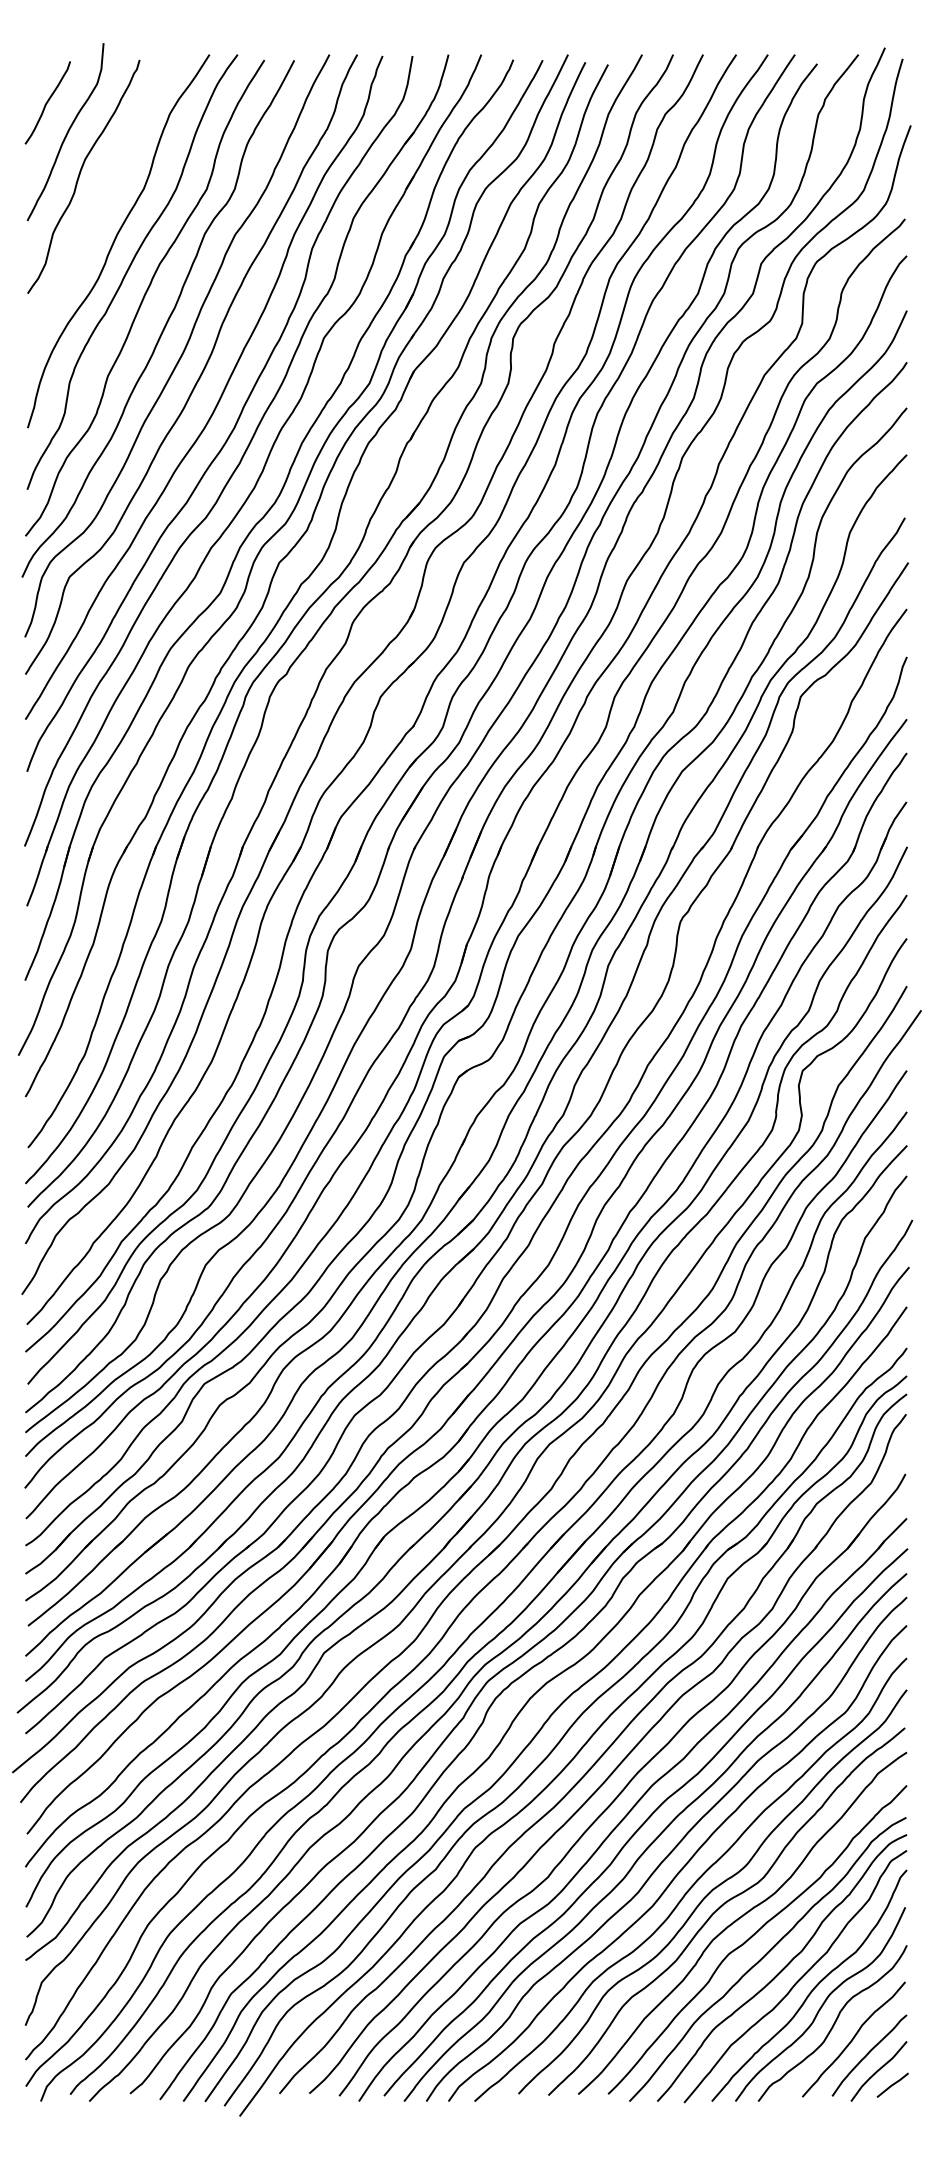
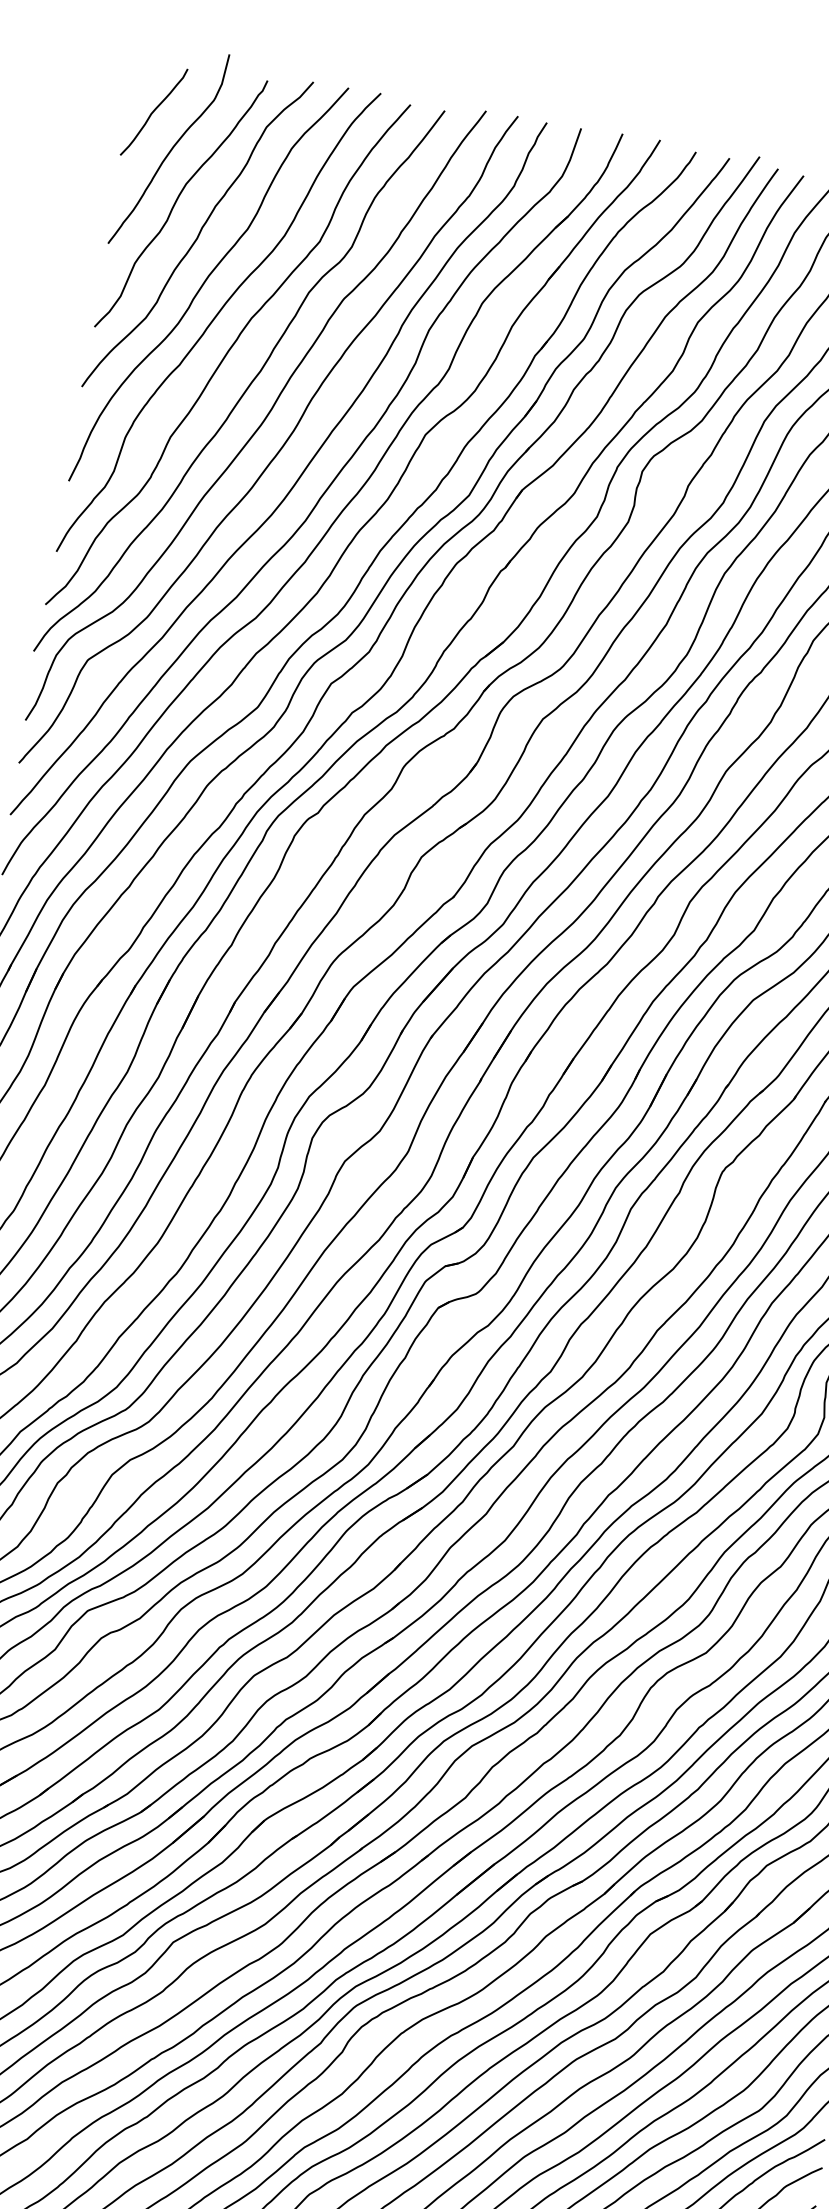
curve: (102, 200) -> (198, 234), added

